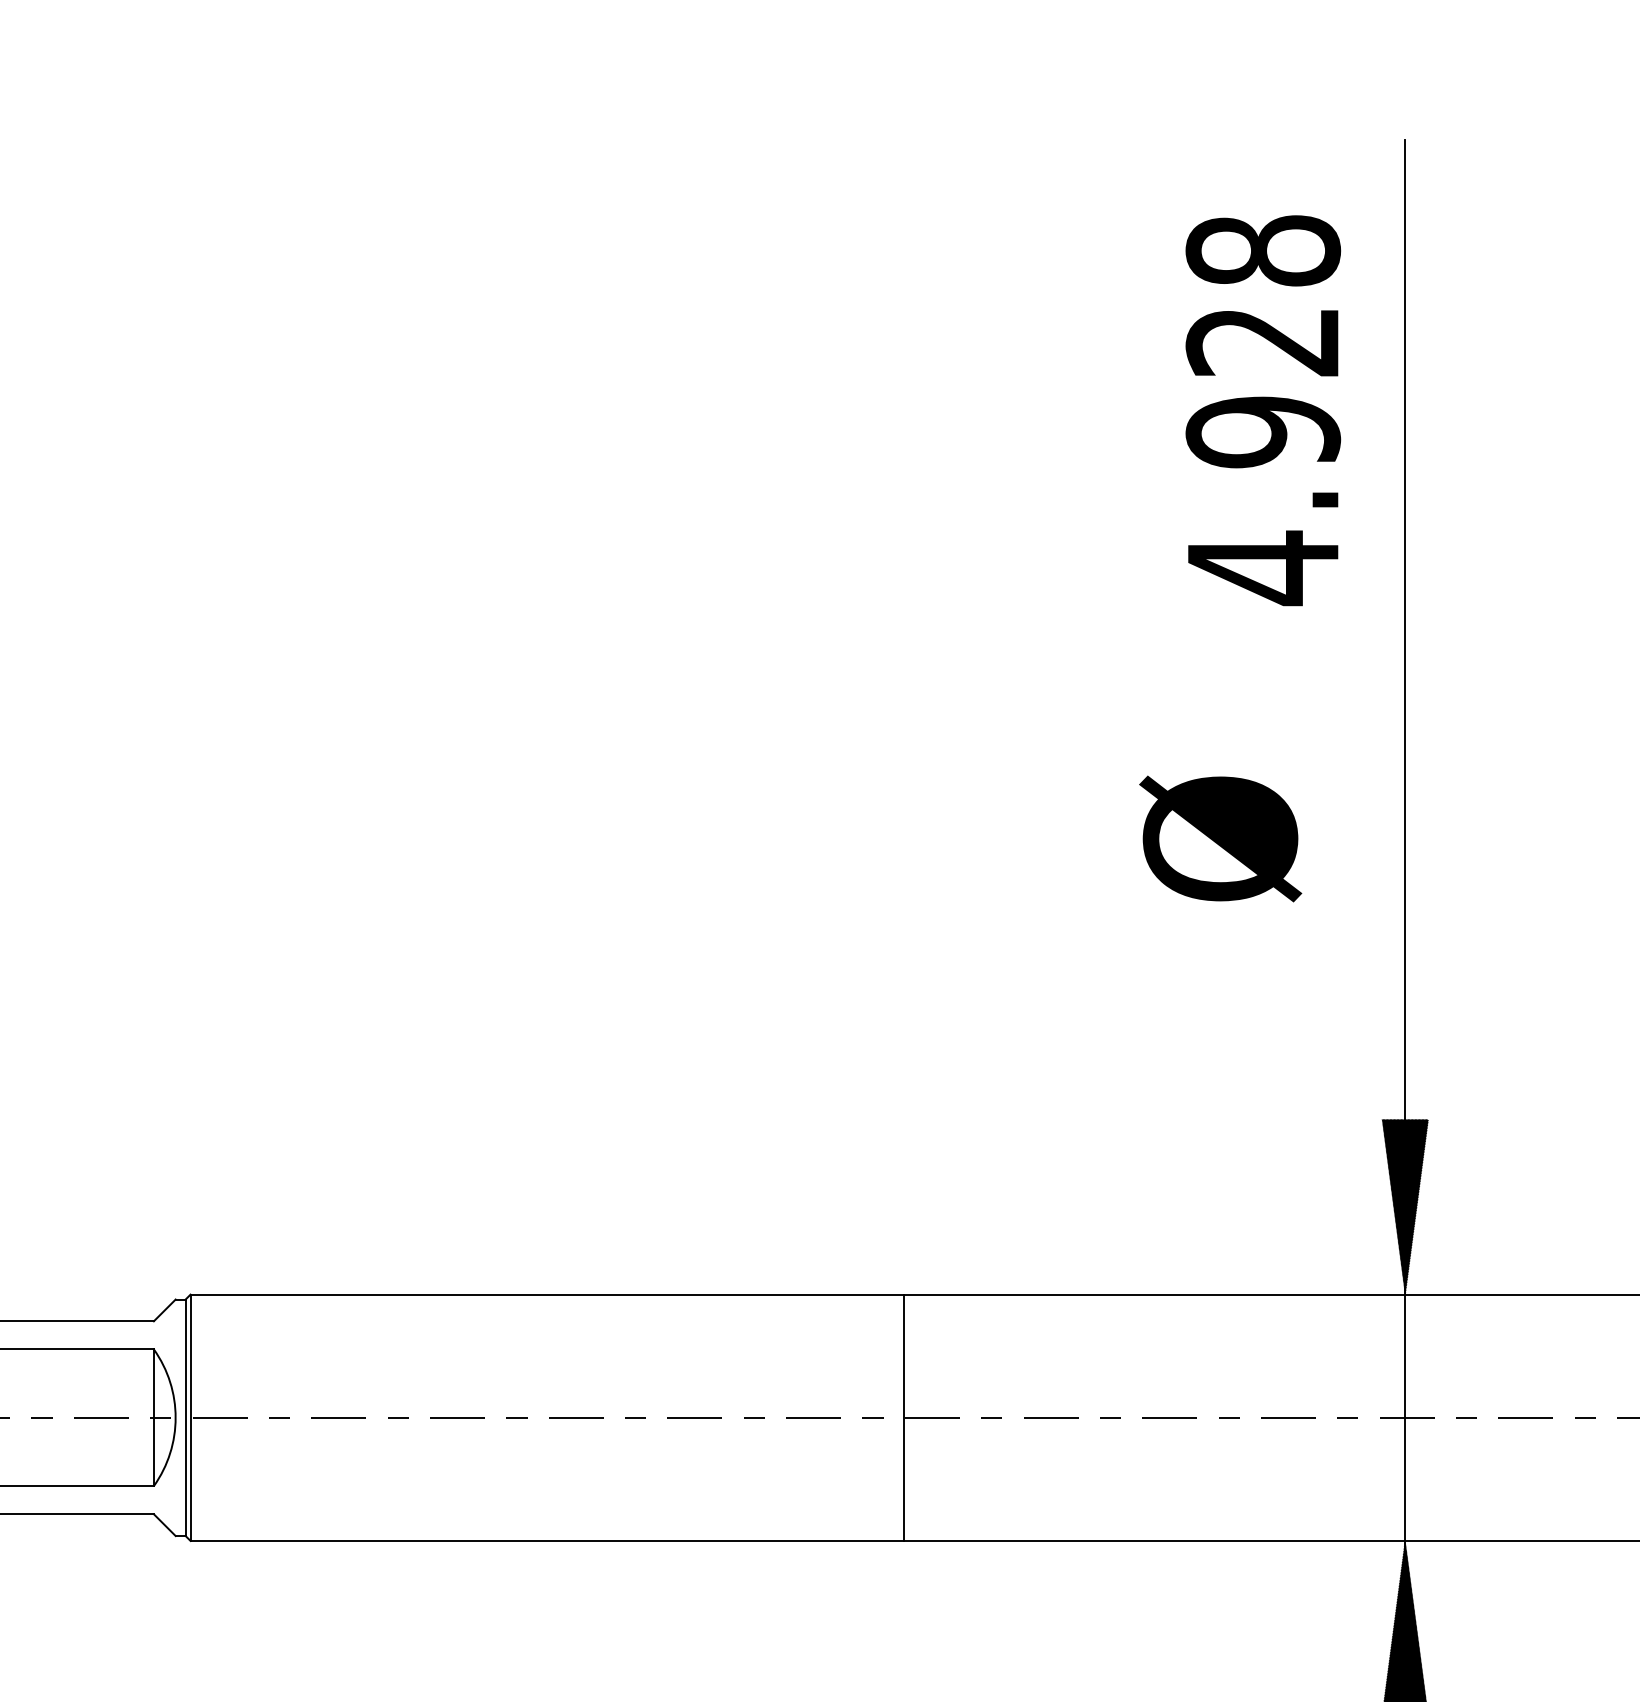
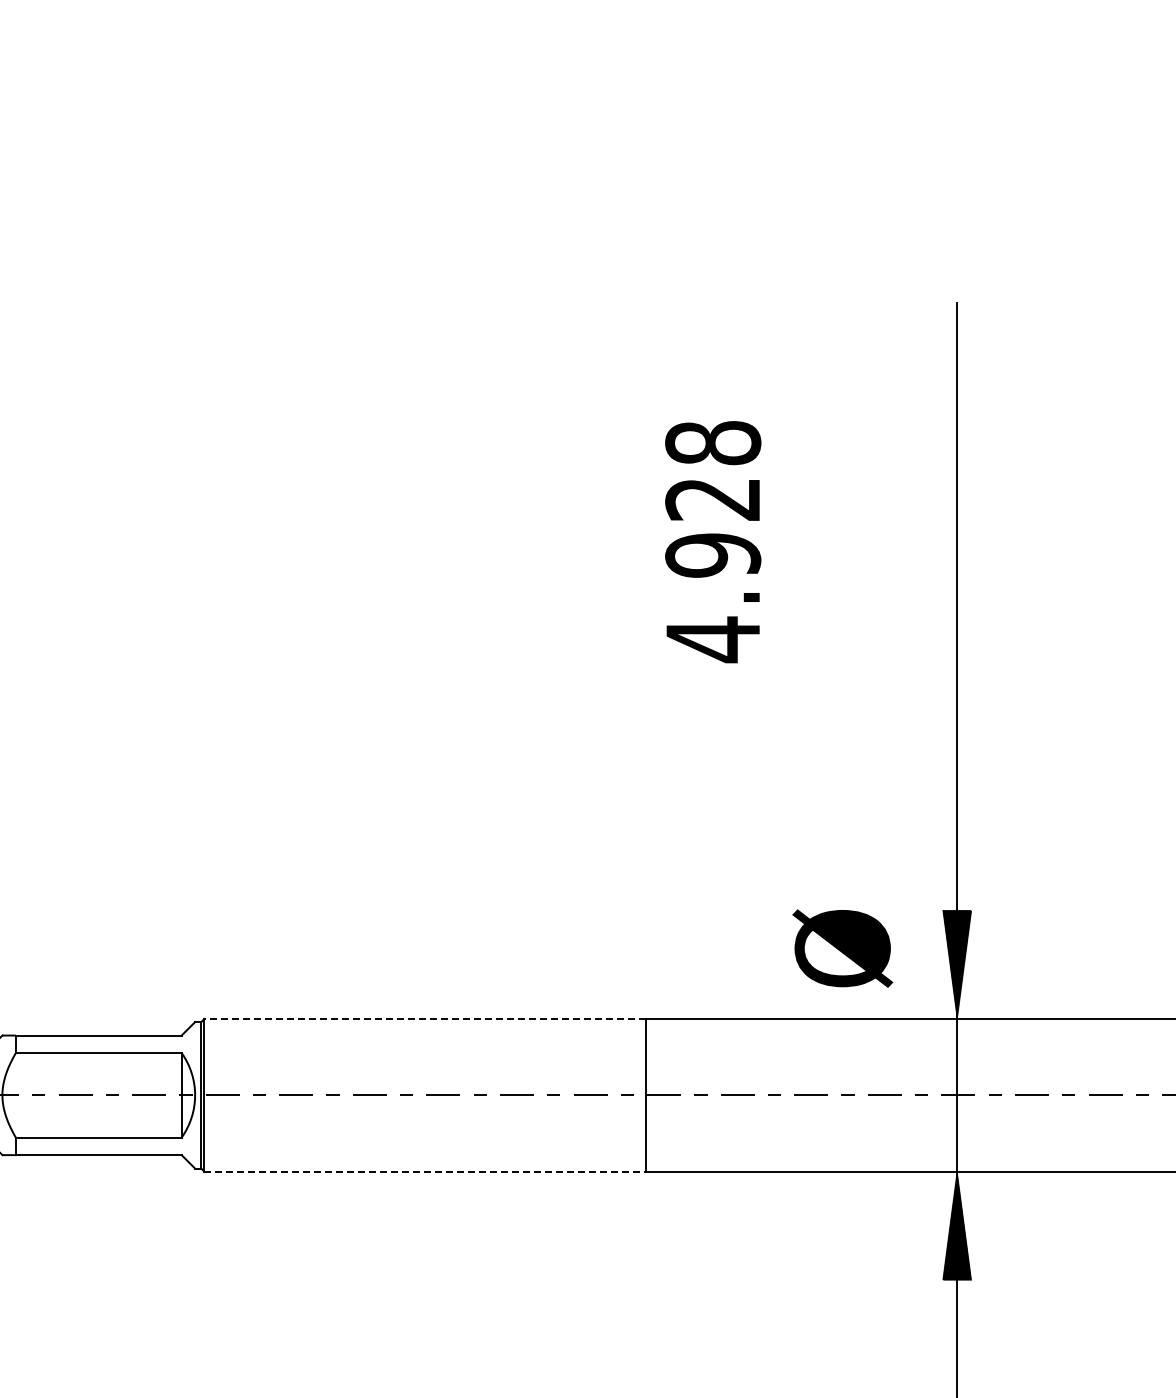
text: (1263, 411) -> (713, 542), moved
text: (1220, 838) -> (842, 948), moved
line: (547, 1295) -> (425, 1019), solid -> dashed
line: (547, 1540) -> (425, 1171), solid -> dashed

